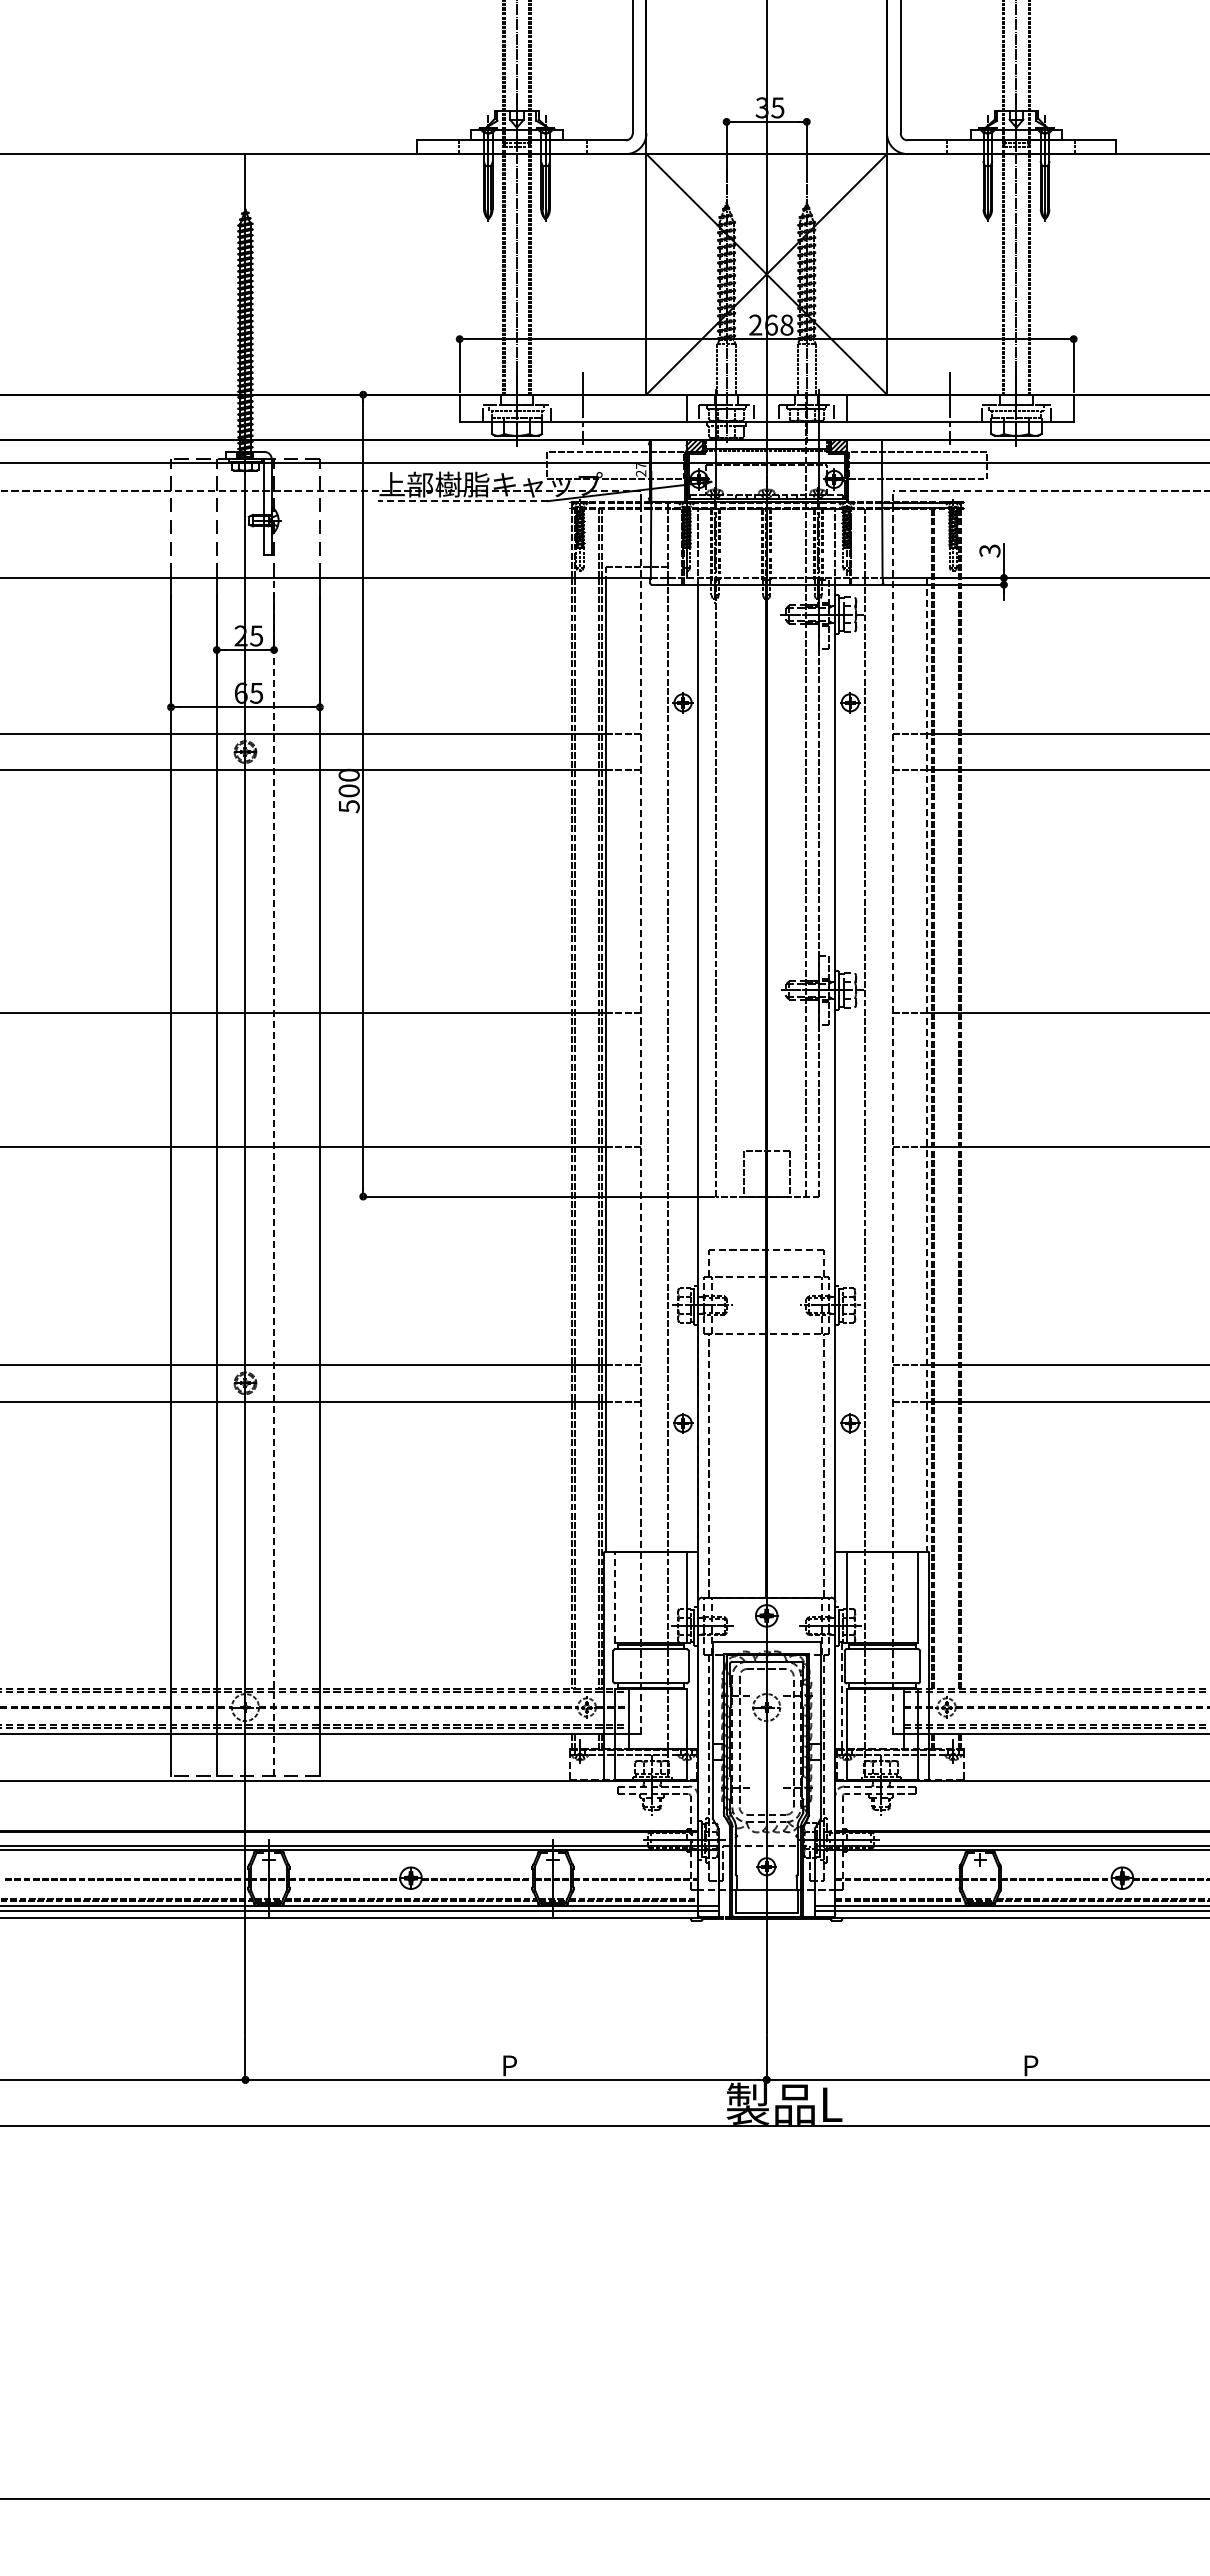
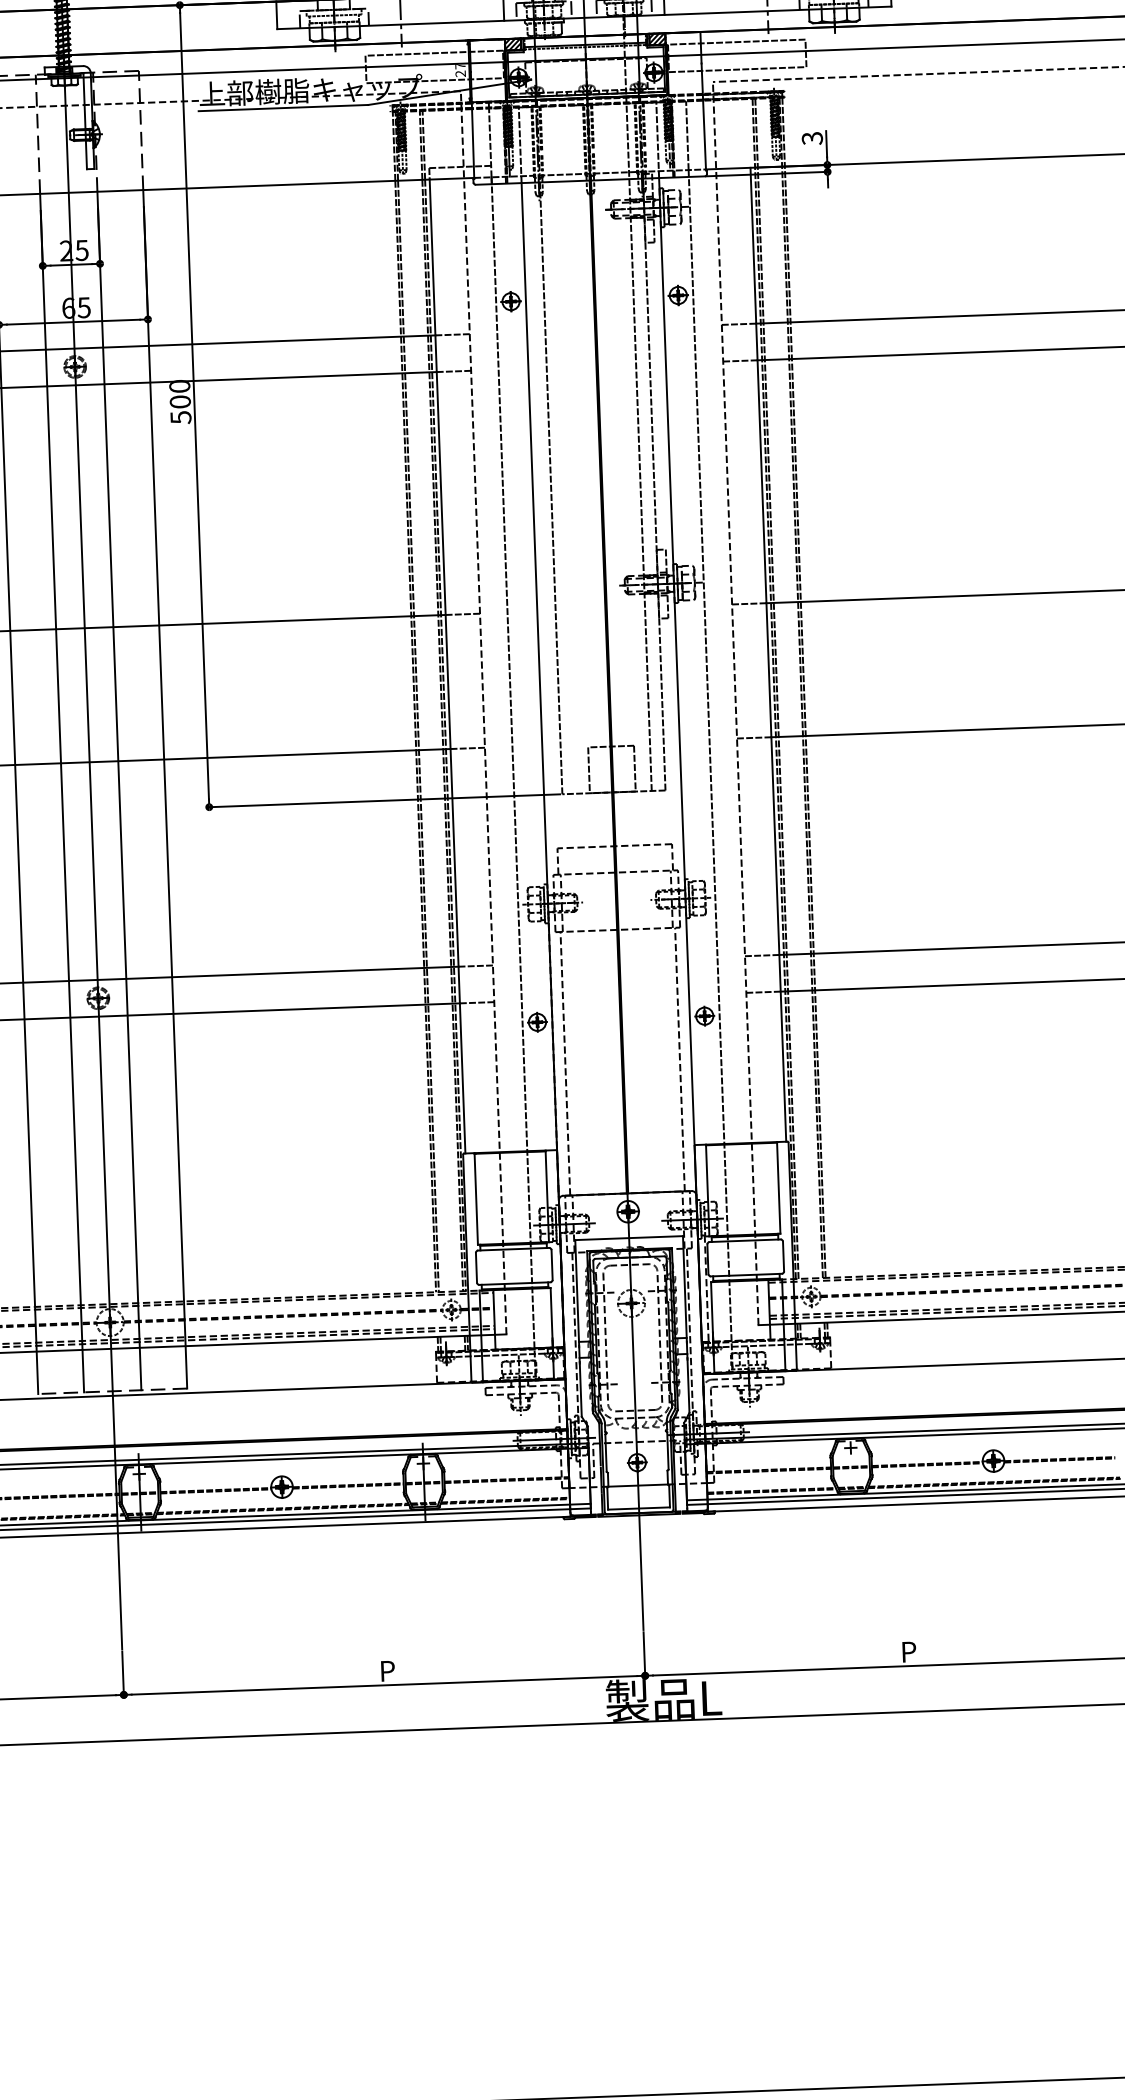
line: (462, 501) -> (283, 108), dashed -> solid
line: (927, 1064) -> (768, 654), dashed -> solid
line: (274, 1176) -> (119, 790), dashed -> solid
line: (615, 1597) -> (476, 1198), dashed -> solid

